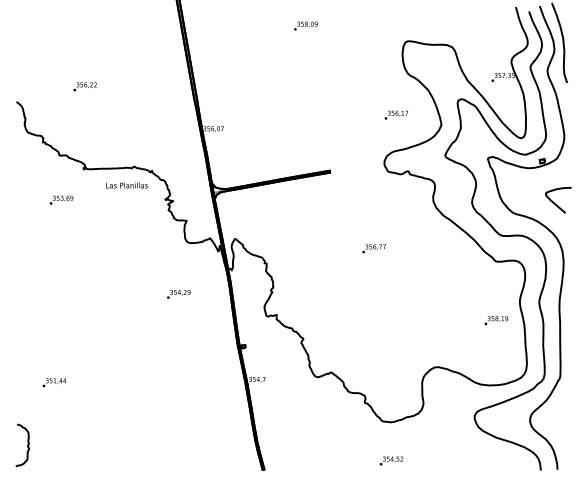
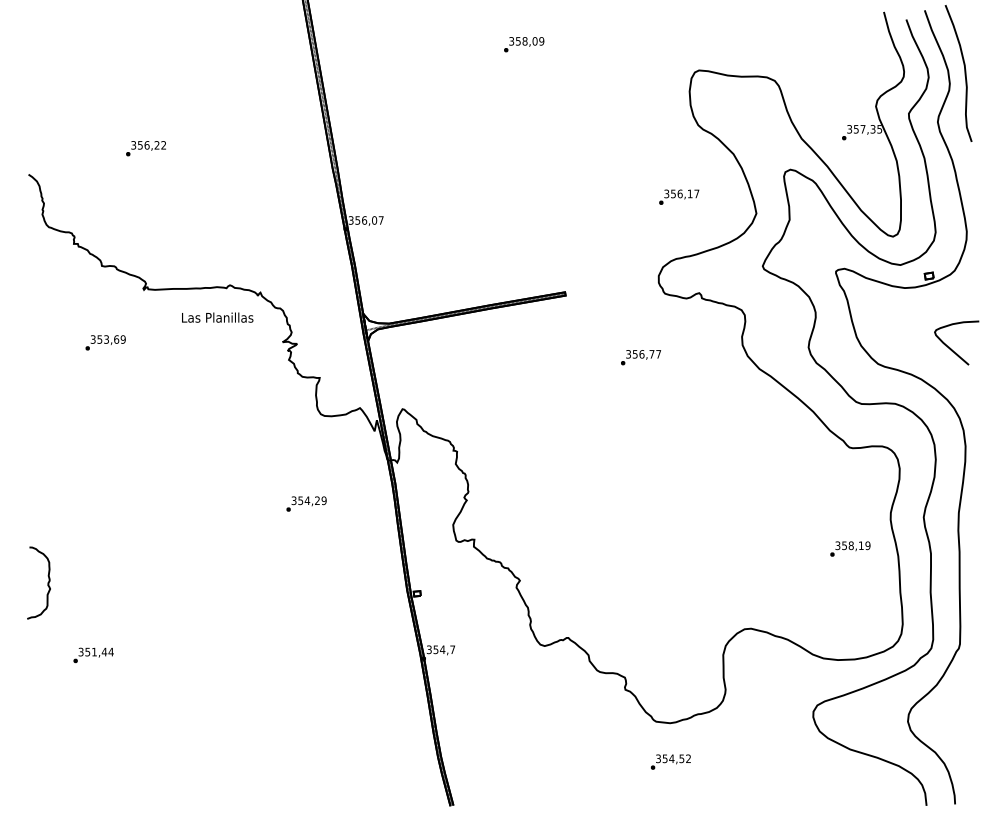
text: (373, 248) -> (639, 356), moved
curve: (27, 445) -> (47, 583), moved
text: (391, 460) -> (670, 761), moved

